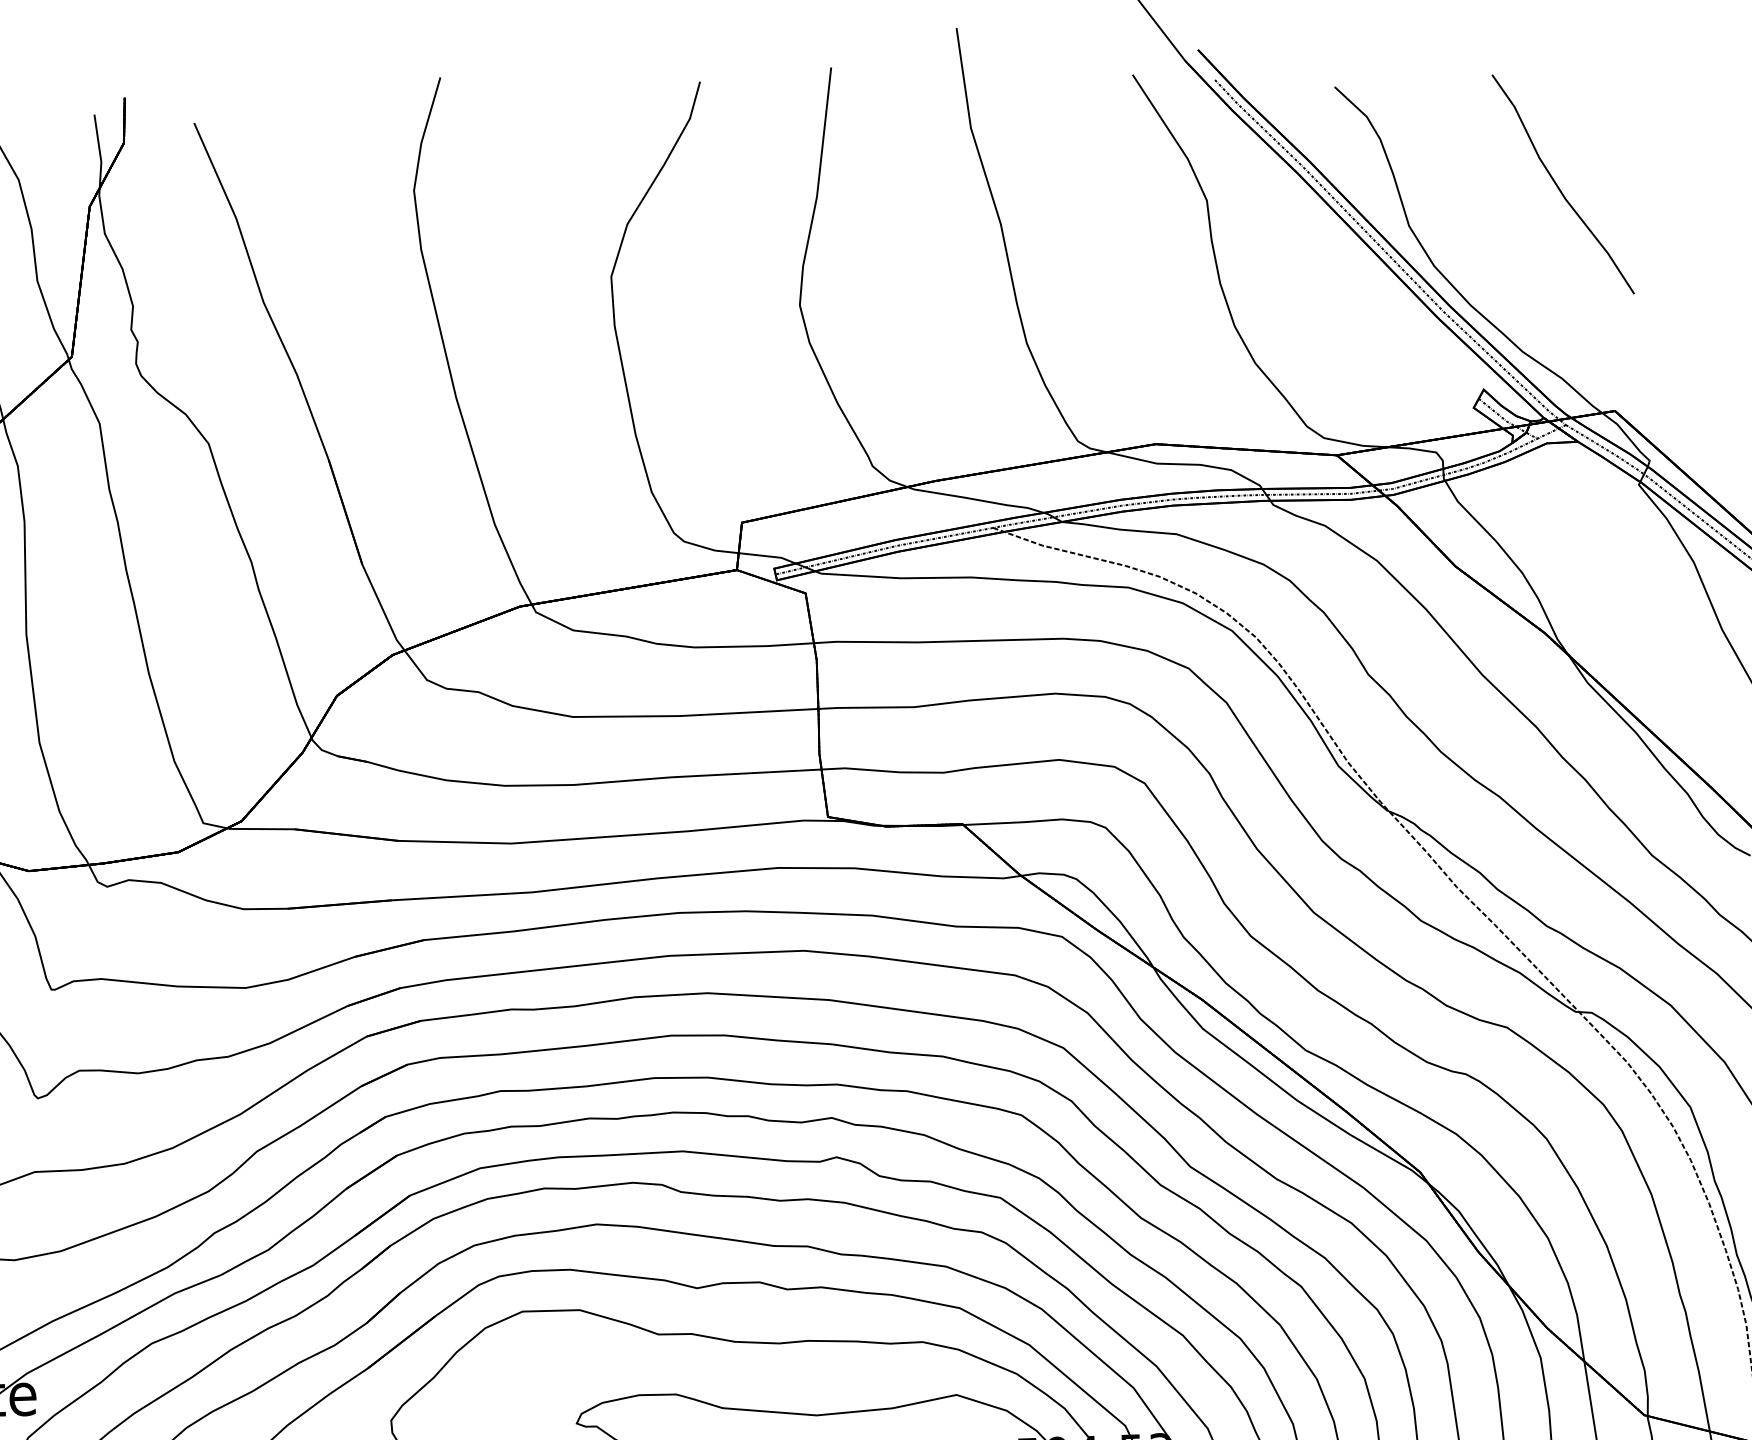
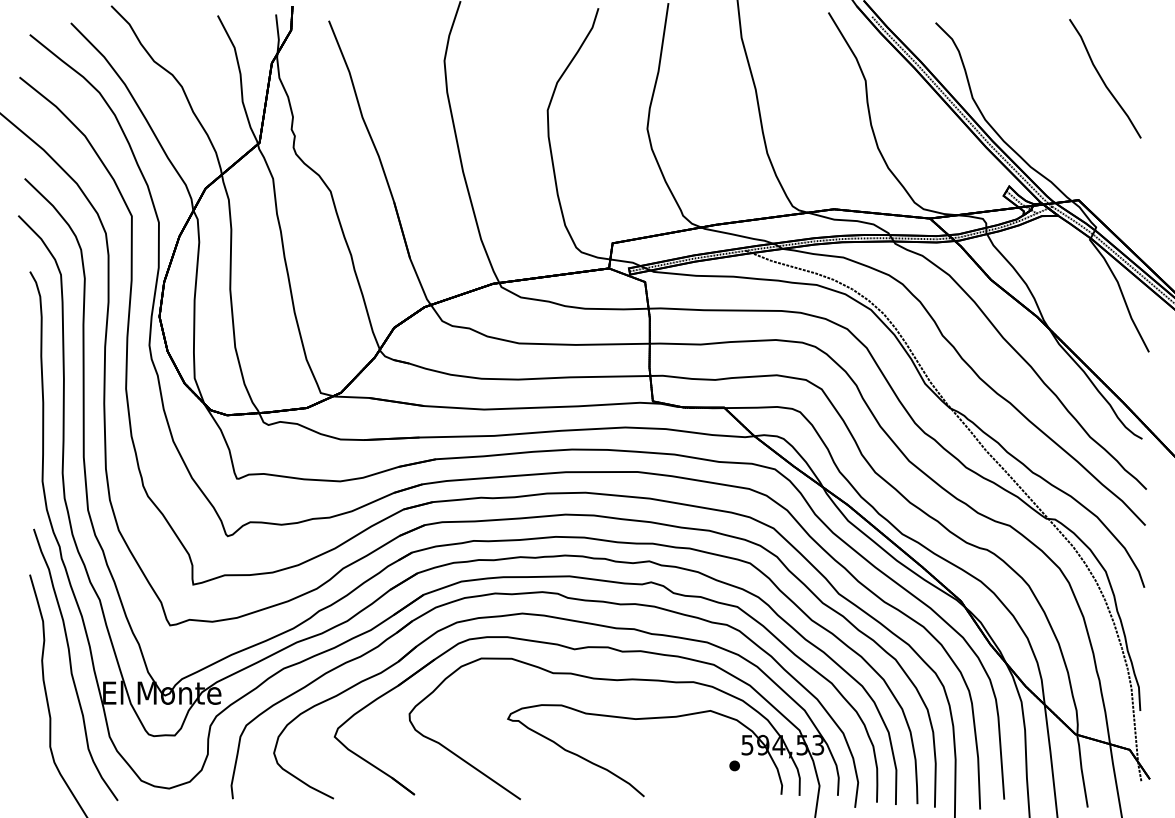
part: (1563, 183) -> (1105, 78), moved

